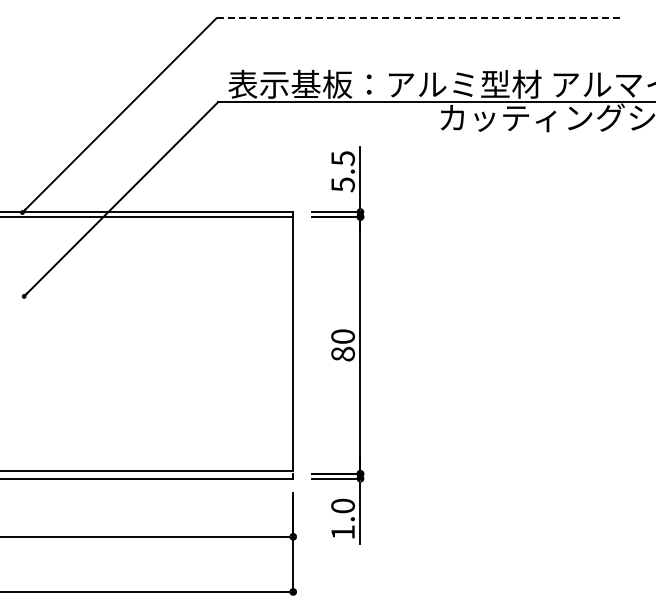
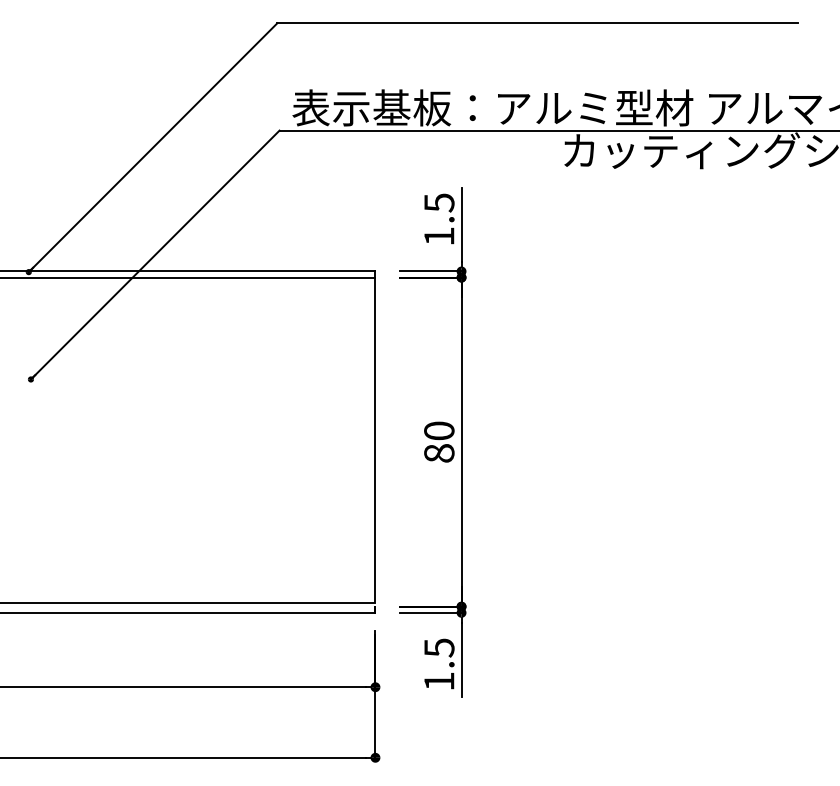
line: (420, 18) -> (538, 23), dashed -> solid
text: (342, 184) -> (438, 236), 5.5 -> 1.5
text: (342, 505) -> (438, 647), 1.0 -> 1.5

